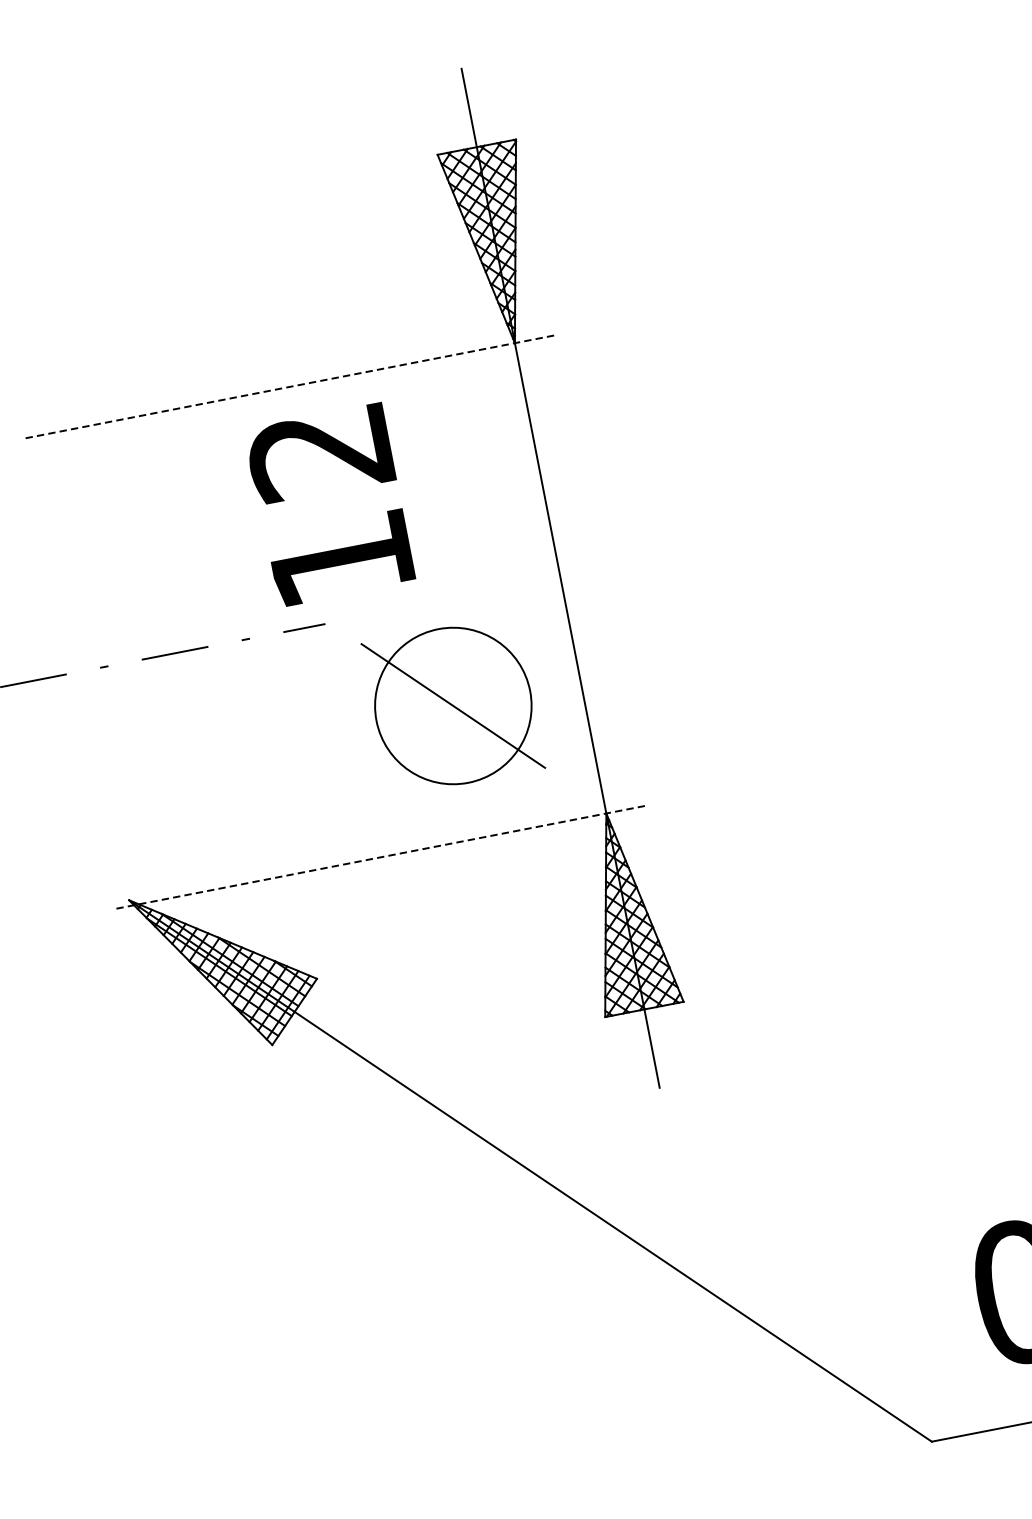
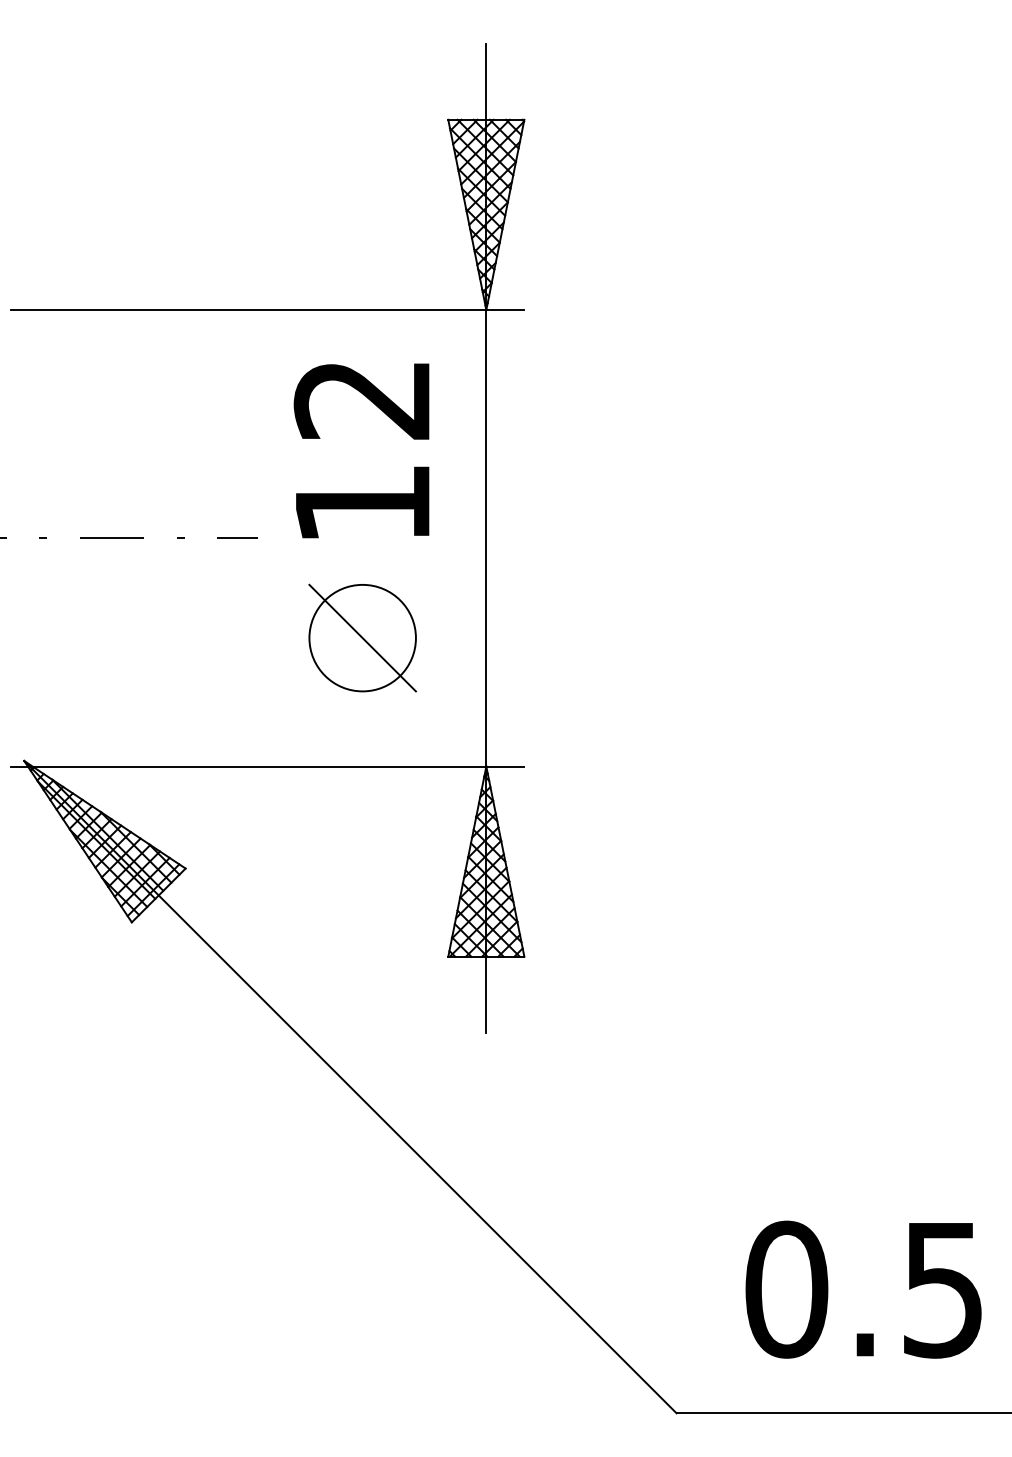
line: (289, 387) -> (267, 310), dashed -> solid
text: (329, 504) -> (361, 450), moved
part: (452, 705) -> (362, 637), size x0.71
line: (380, 857) -> (267, 766), dashed -> solid

